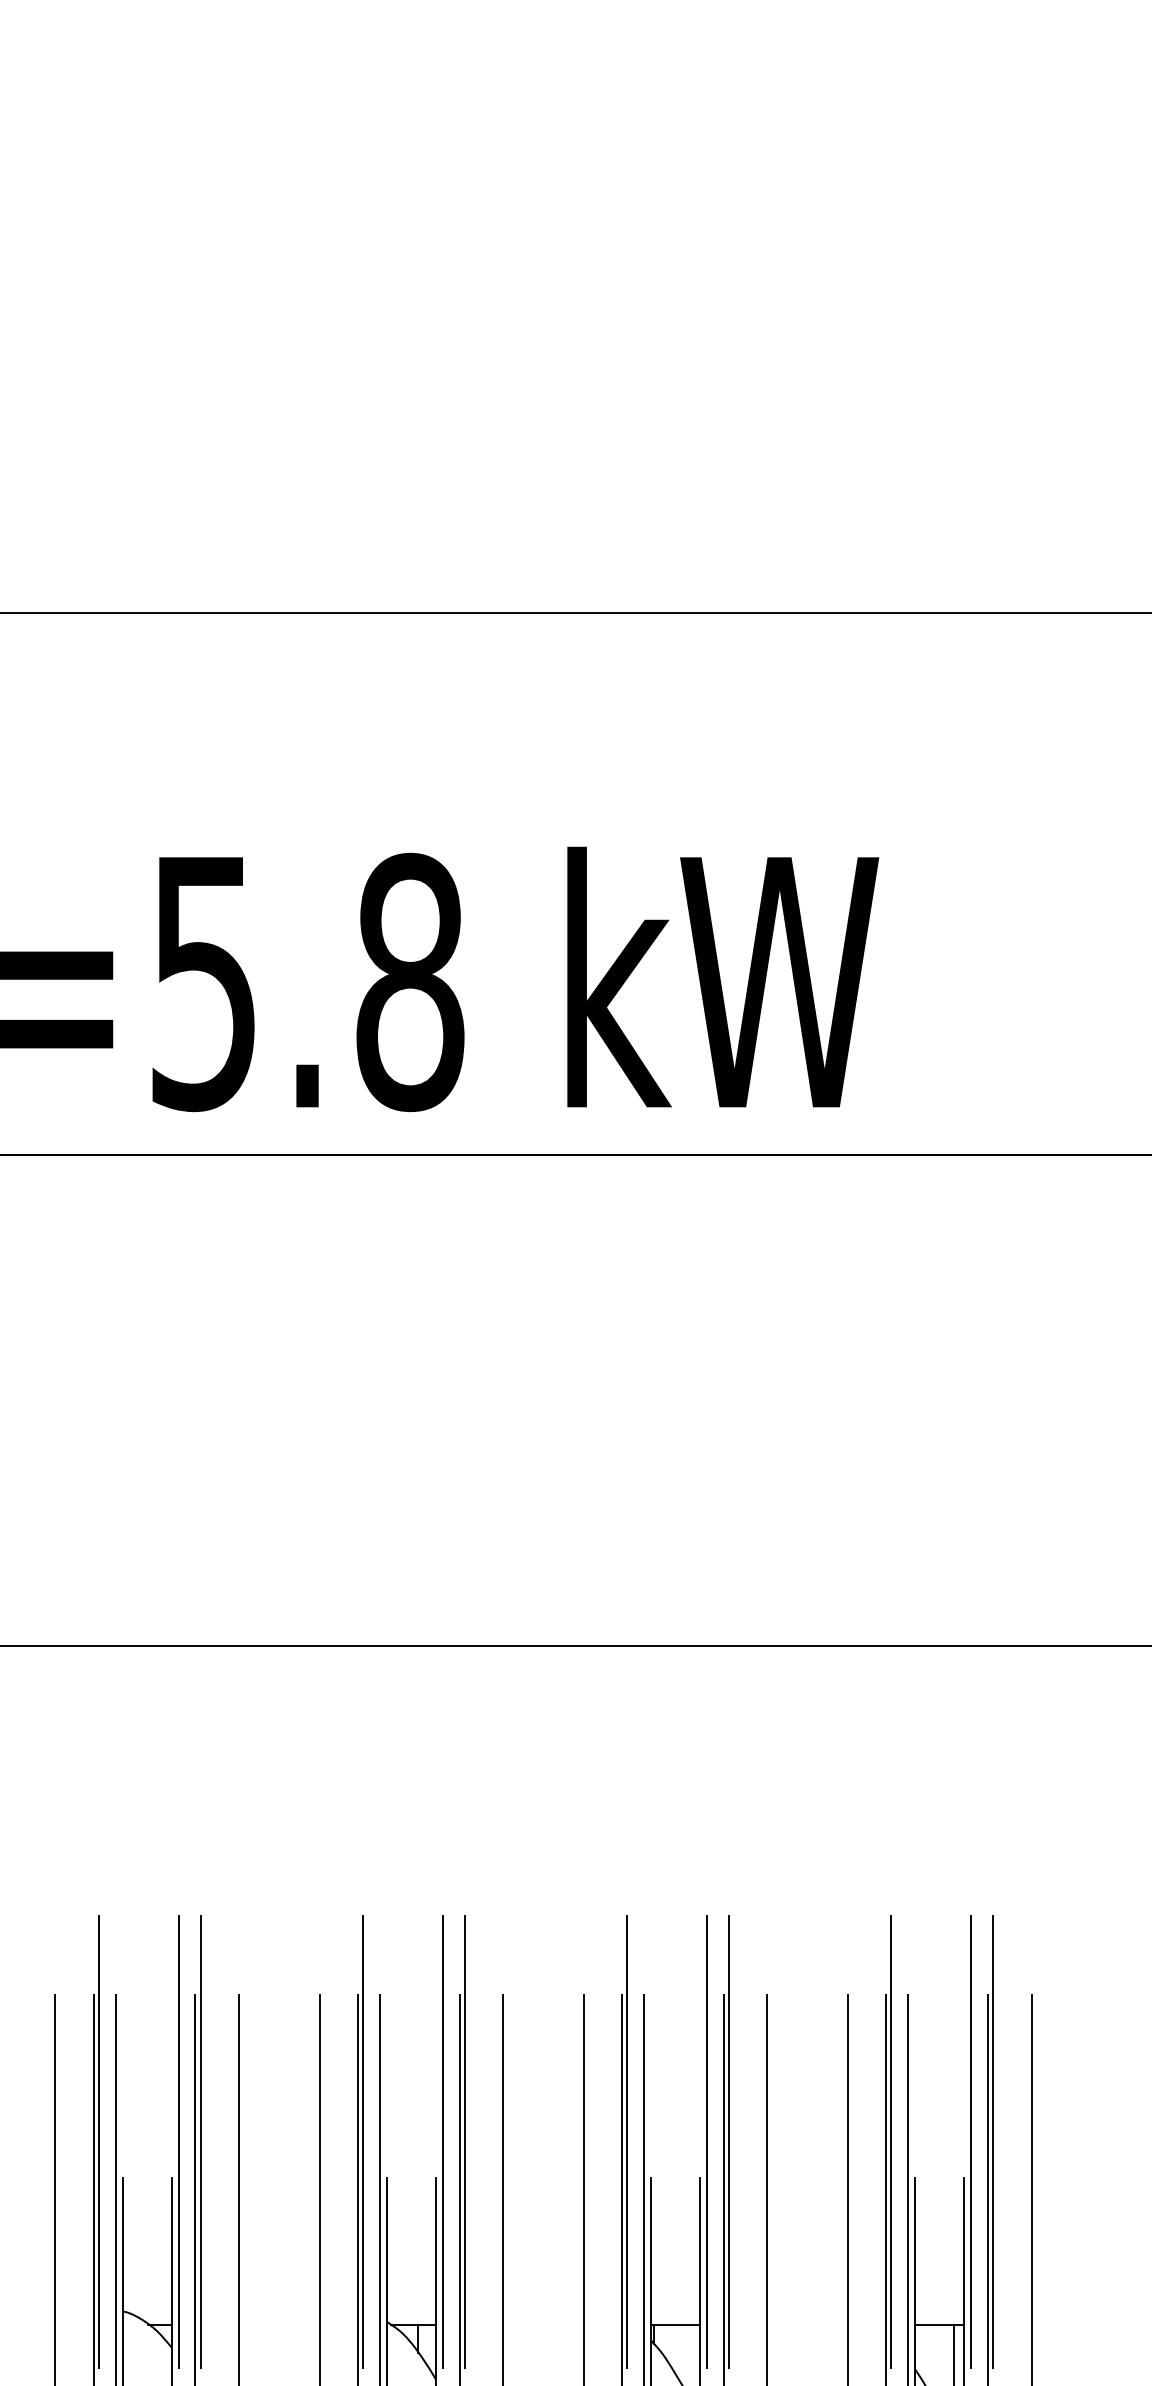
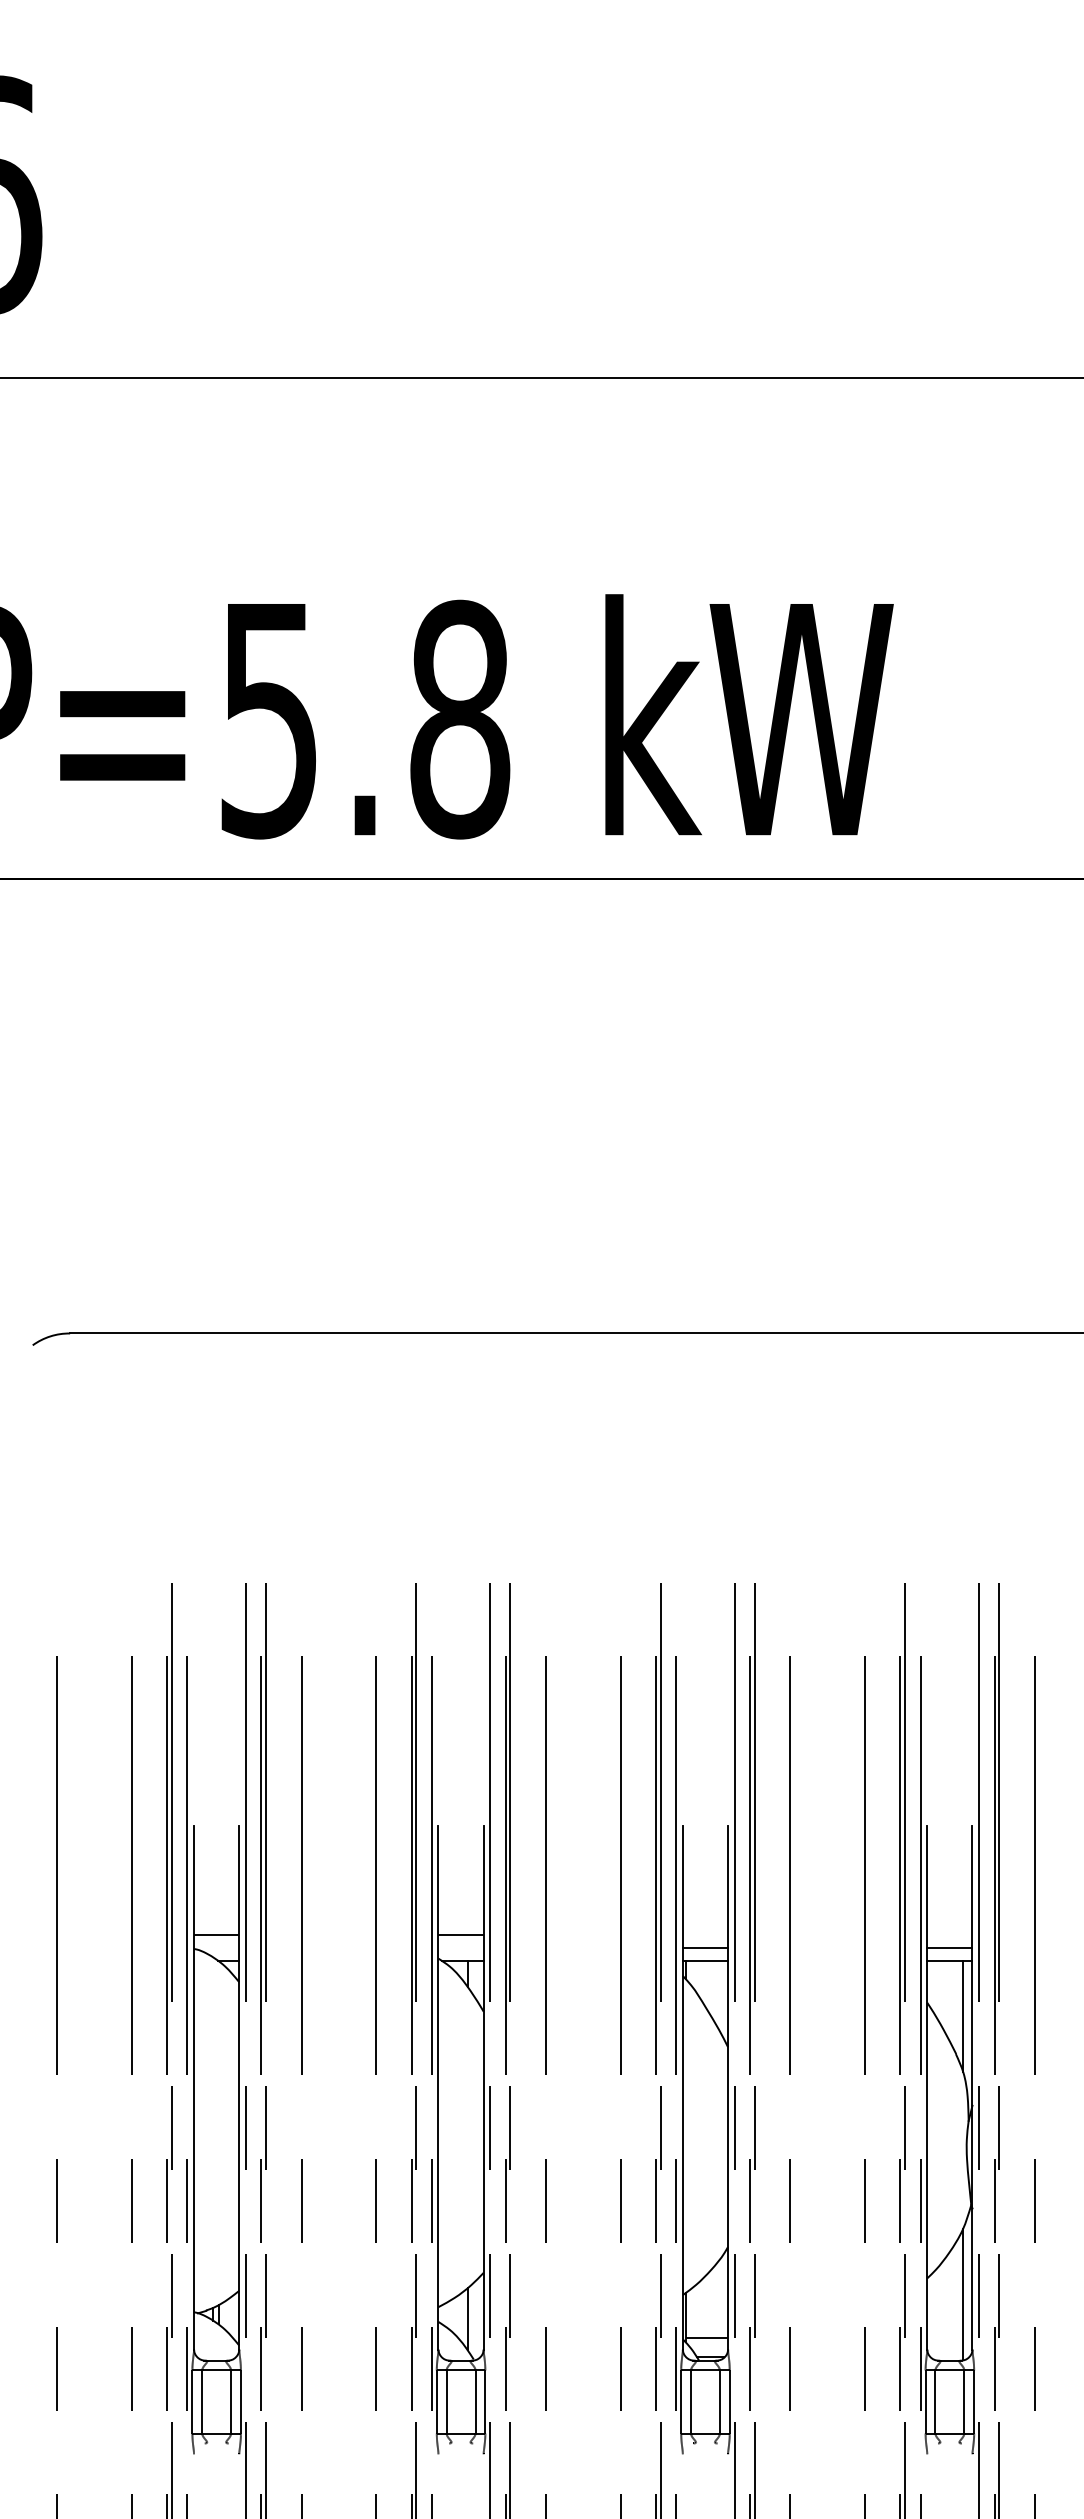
line: (146, 2295) -> (216, 1934), added
line: (410, 2295) -> (460, 1934), added
line: (675, 2310) -> (705, 1948), added
line: (939, 2310) -> (949, 1948), added

